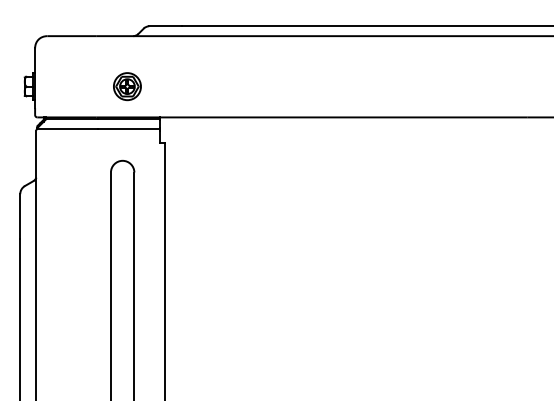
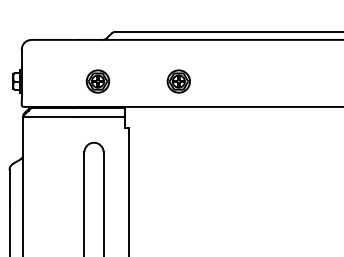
part: (225, 86) -> (178, 81), added

